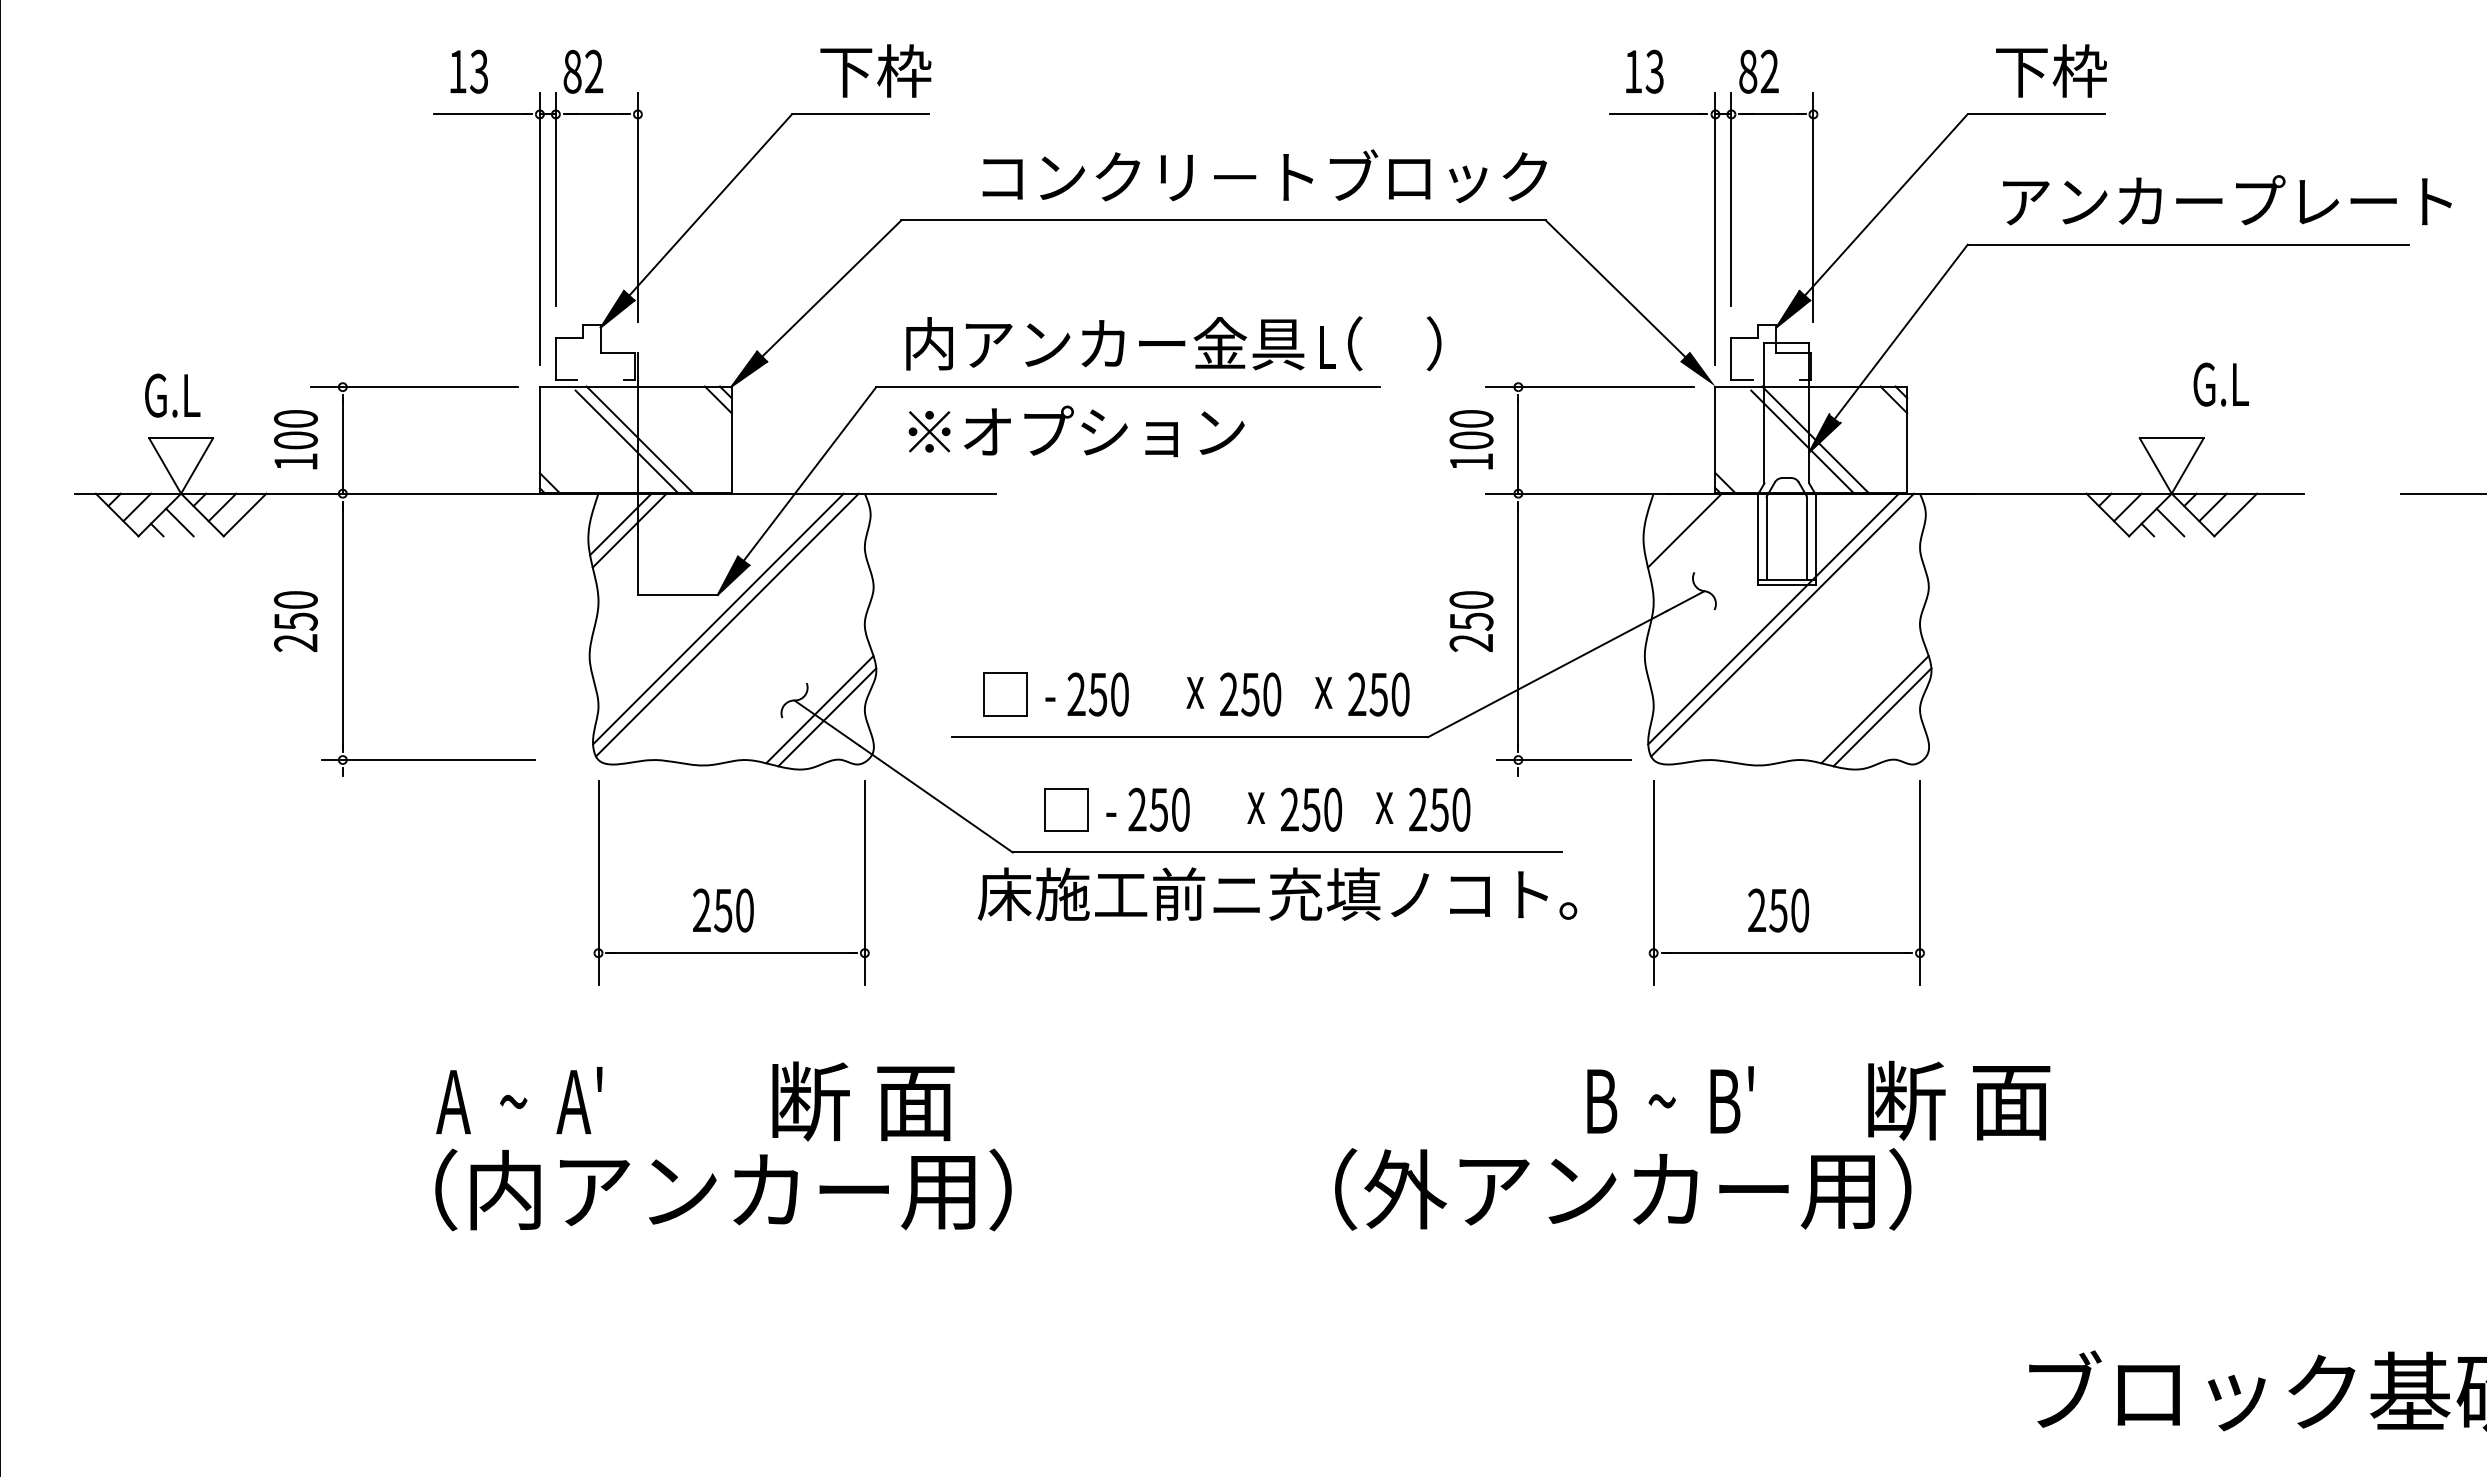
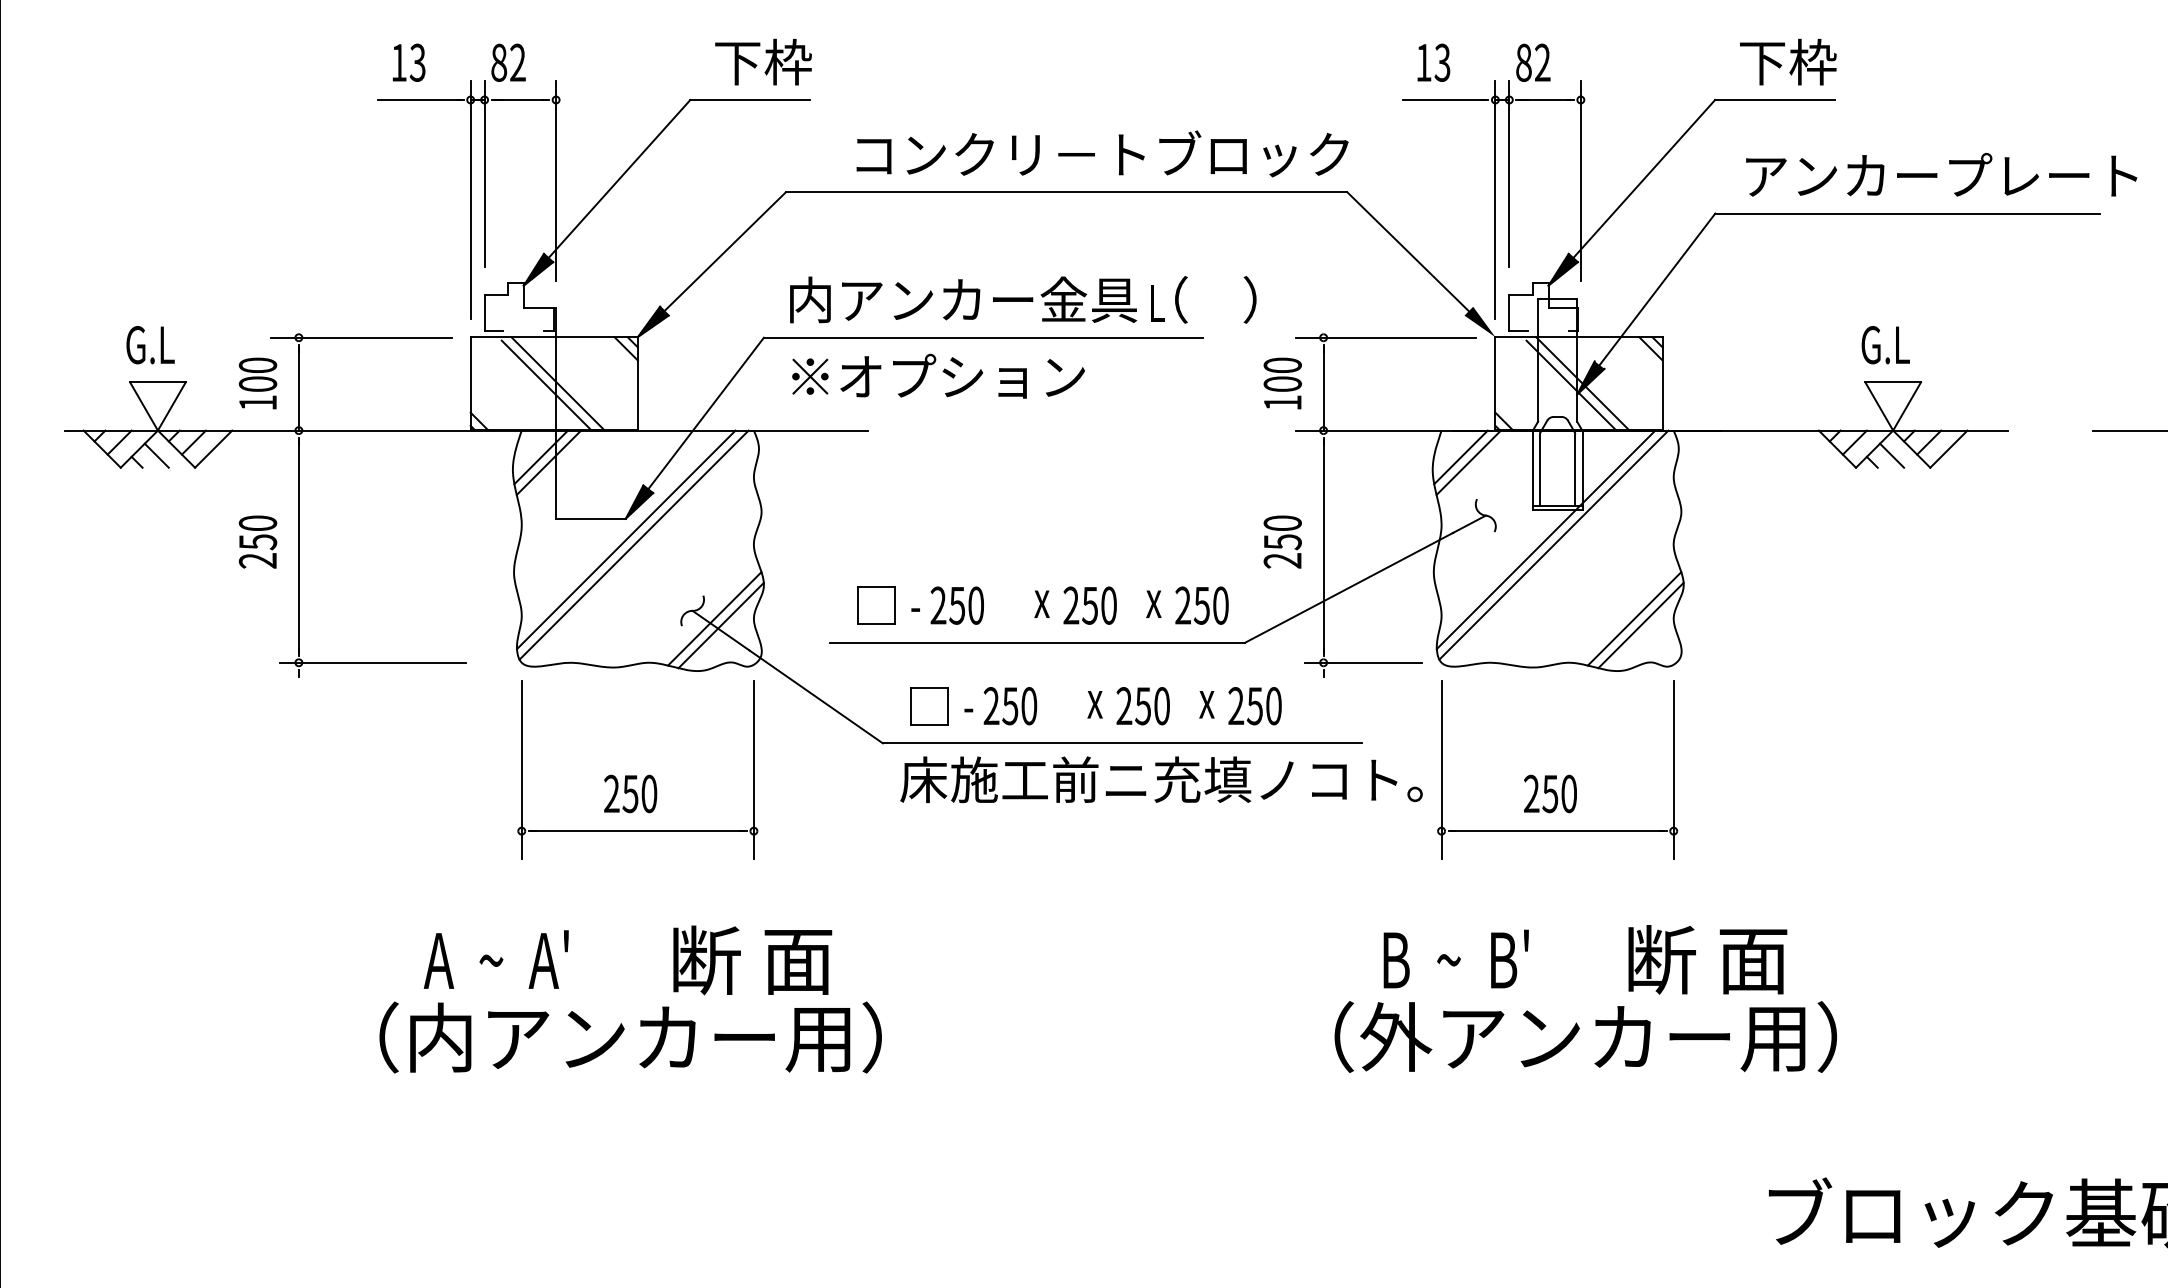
text: (2220, 384) -> (1885, 345), moved
line: (1675, 524) -> (1460, 457), added
text: (1277, 893) -> (1161, 779), moved
text: (519, 1100) -> (496, 959), moved
text: (1623, 1189) -> (1586, 1037), moved

